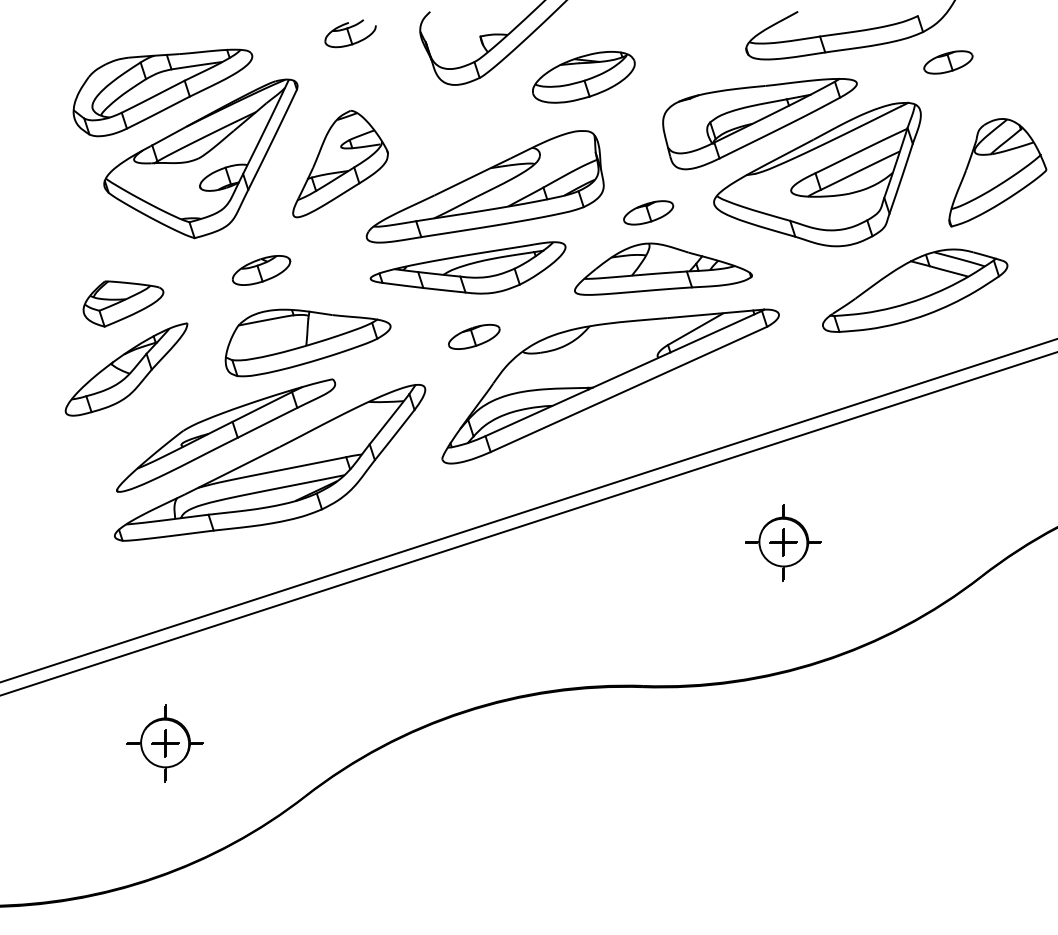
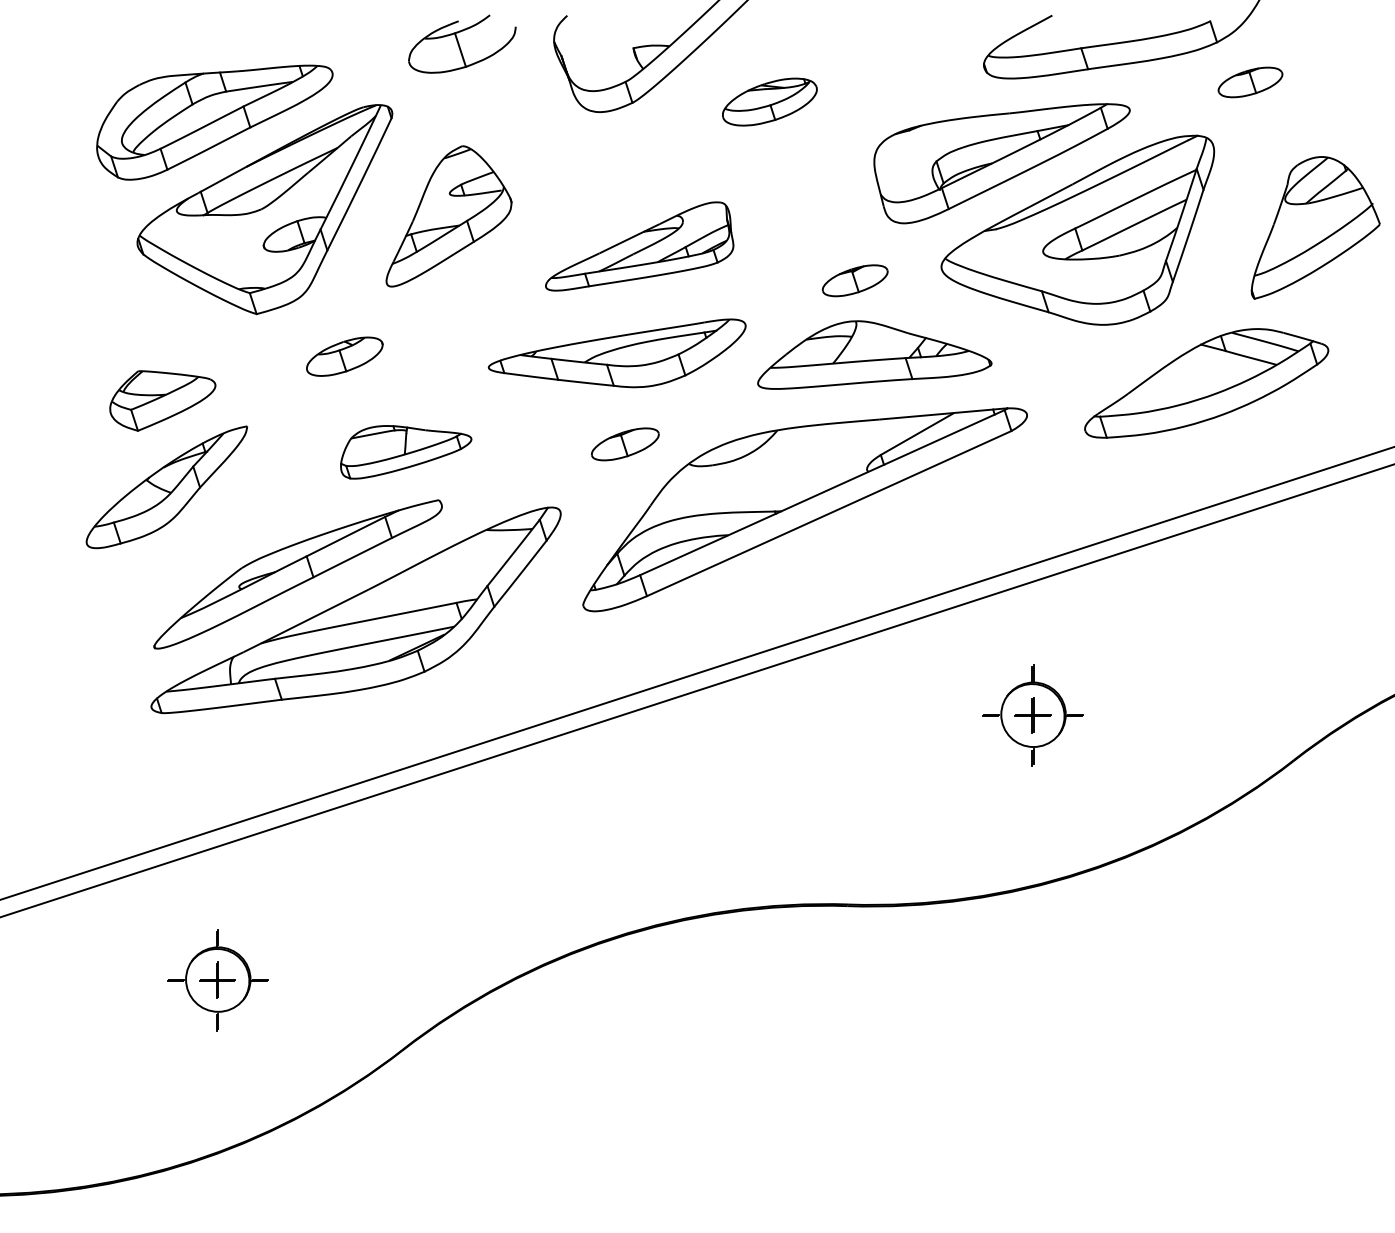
part: (350, 33) -> (462, 44), size x1.6
part: (583, 77) -> (769, 102), size x0.7
part: (484, 186) -> (638, 246), size x0.6
part: (307, 342) -> (405, 451), size x0.6

